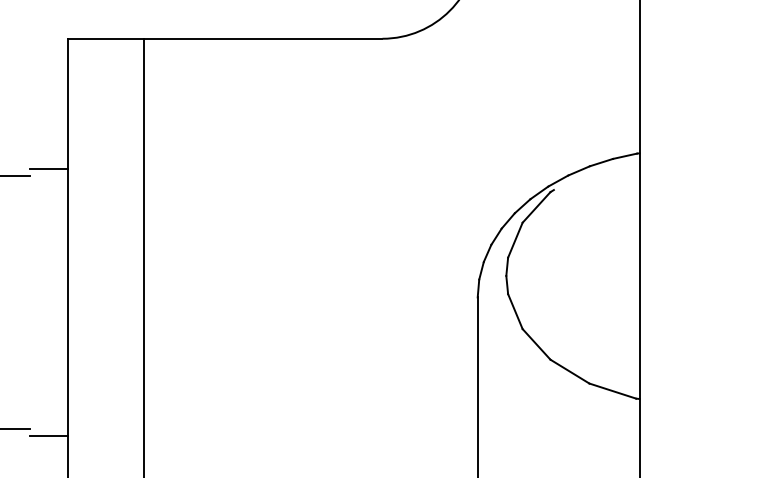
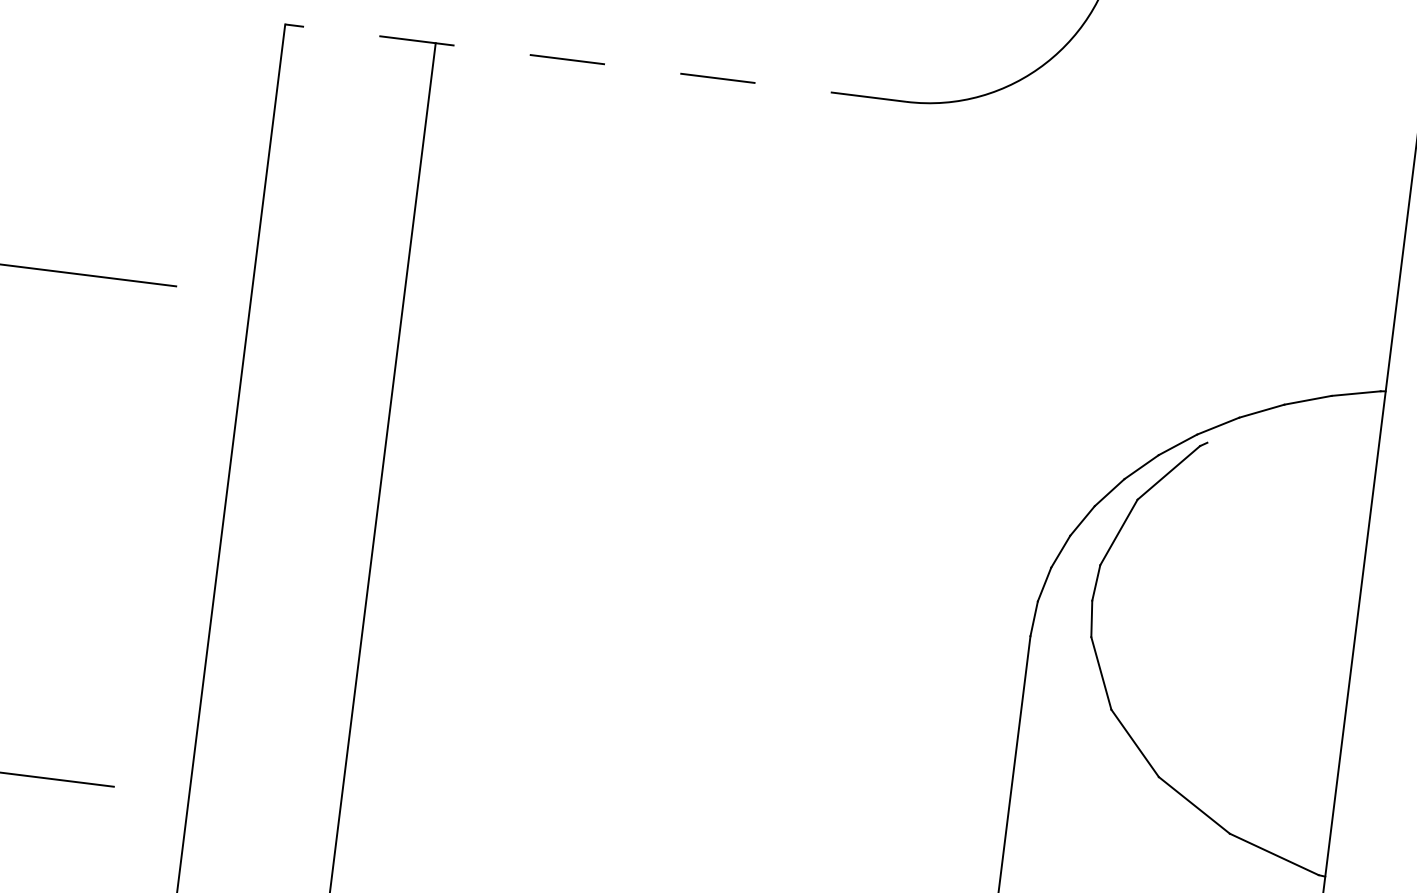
line: (224, 38) -> (593, 62), solid -> dashed
line: (49, 169) -> (216, 278), removed
line: (49, 436) -> (150, 805), removed

